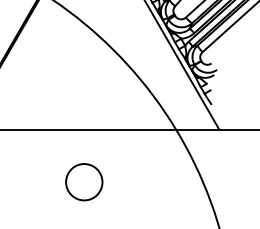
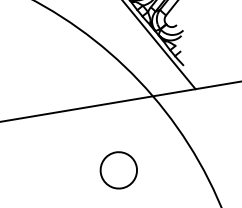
circle: (84, 182) -> (119, 170), moved

